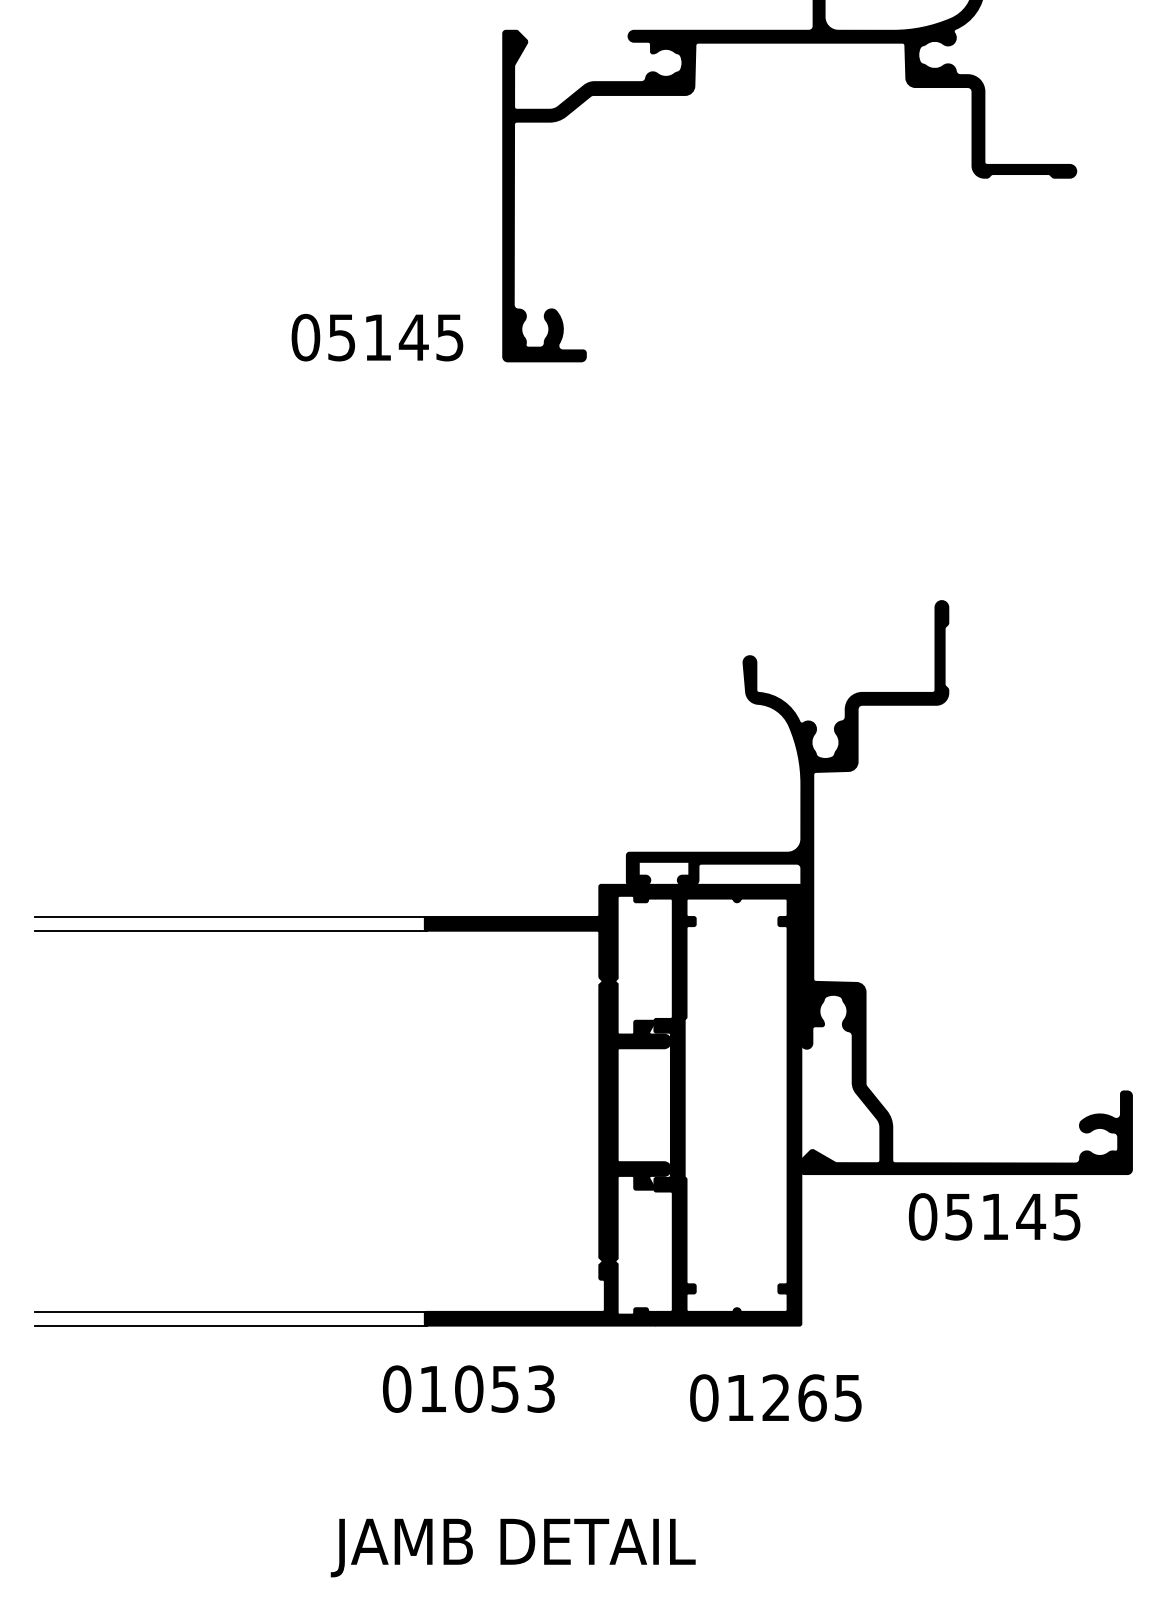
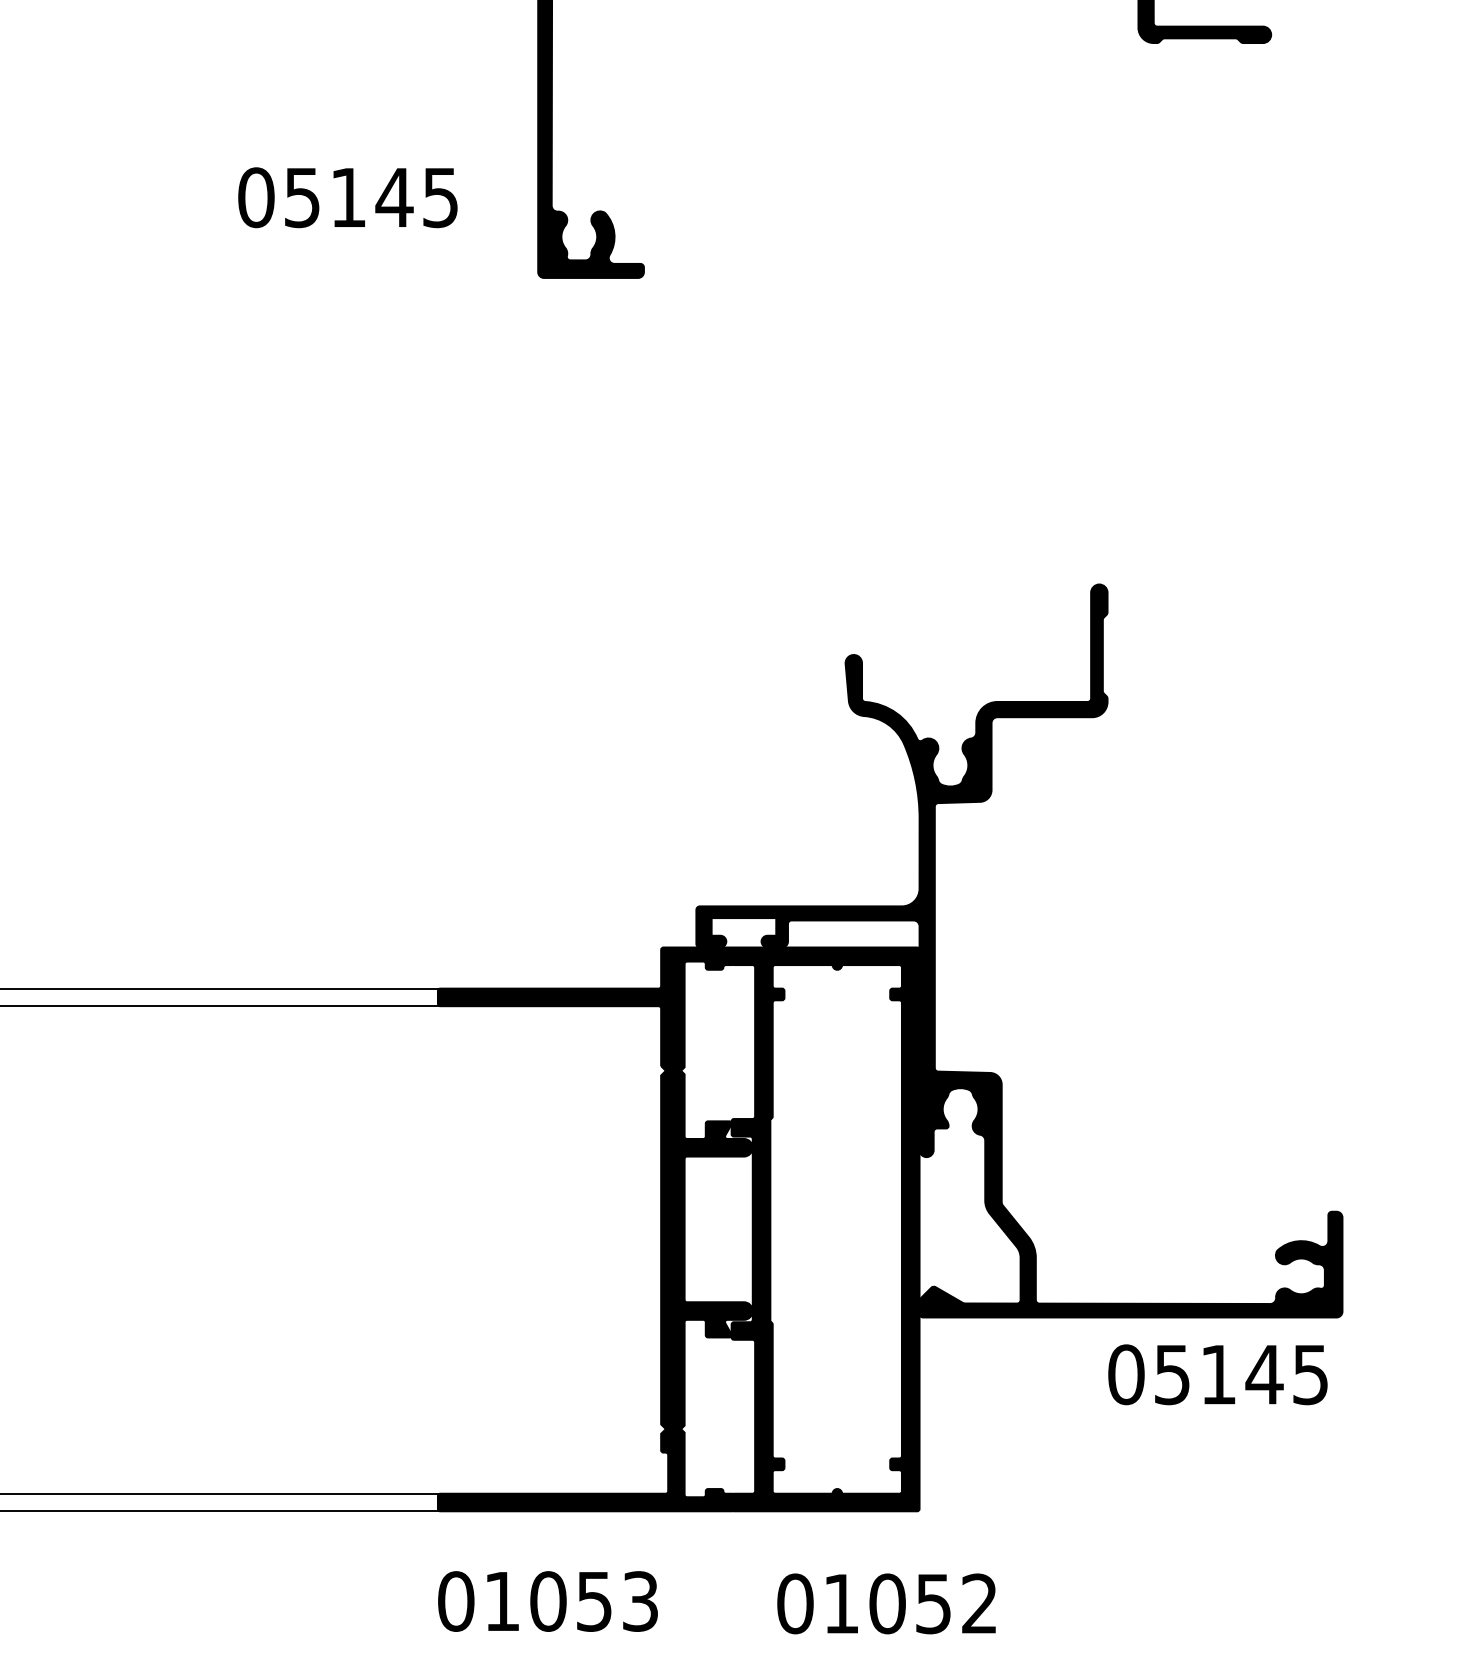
text: (377, 337) -> (348, 197), moved
text: (994, 1216) -> (1217, 1374), moved
text: (468, 1388) -> (547, 1600), moved
text: (811, 1397) -> (932, 1603), 01265 -> 01052

